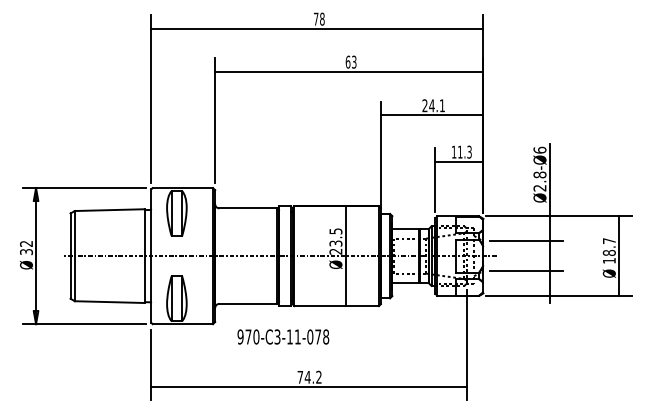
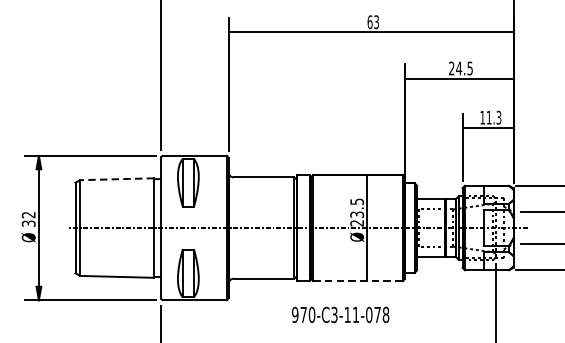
text: (441, 105) -> (469, 68), 24.1 -> 24.5
line: (109, 210) -> (116, 179), solid -> dashed
line: (337, 306) -> (358, 281), solid -> dashed
text: (283, 336) -> (340, 314), moved

